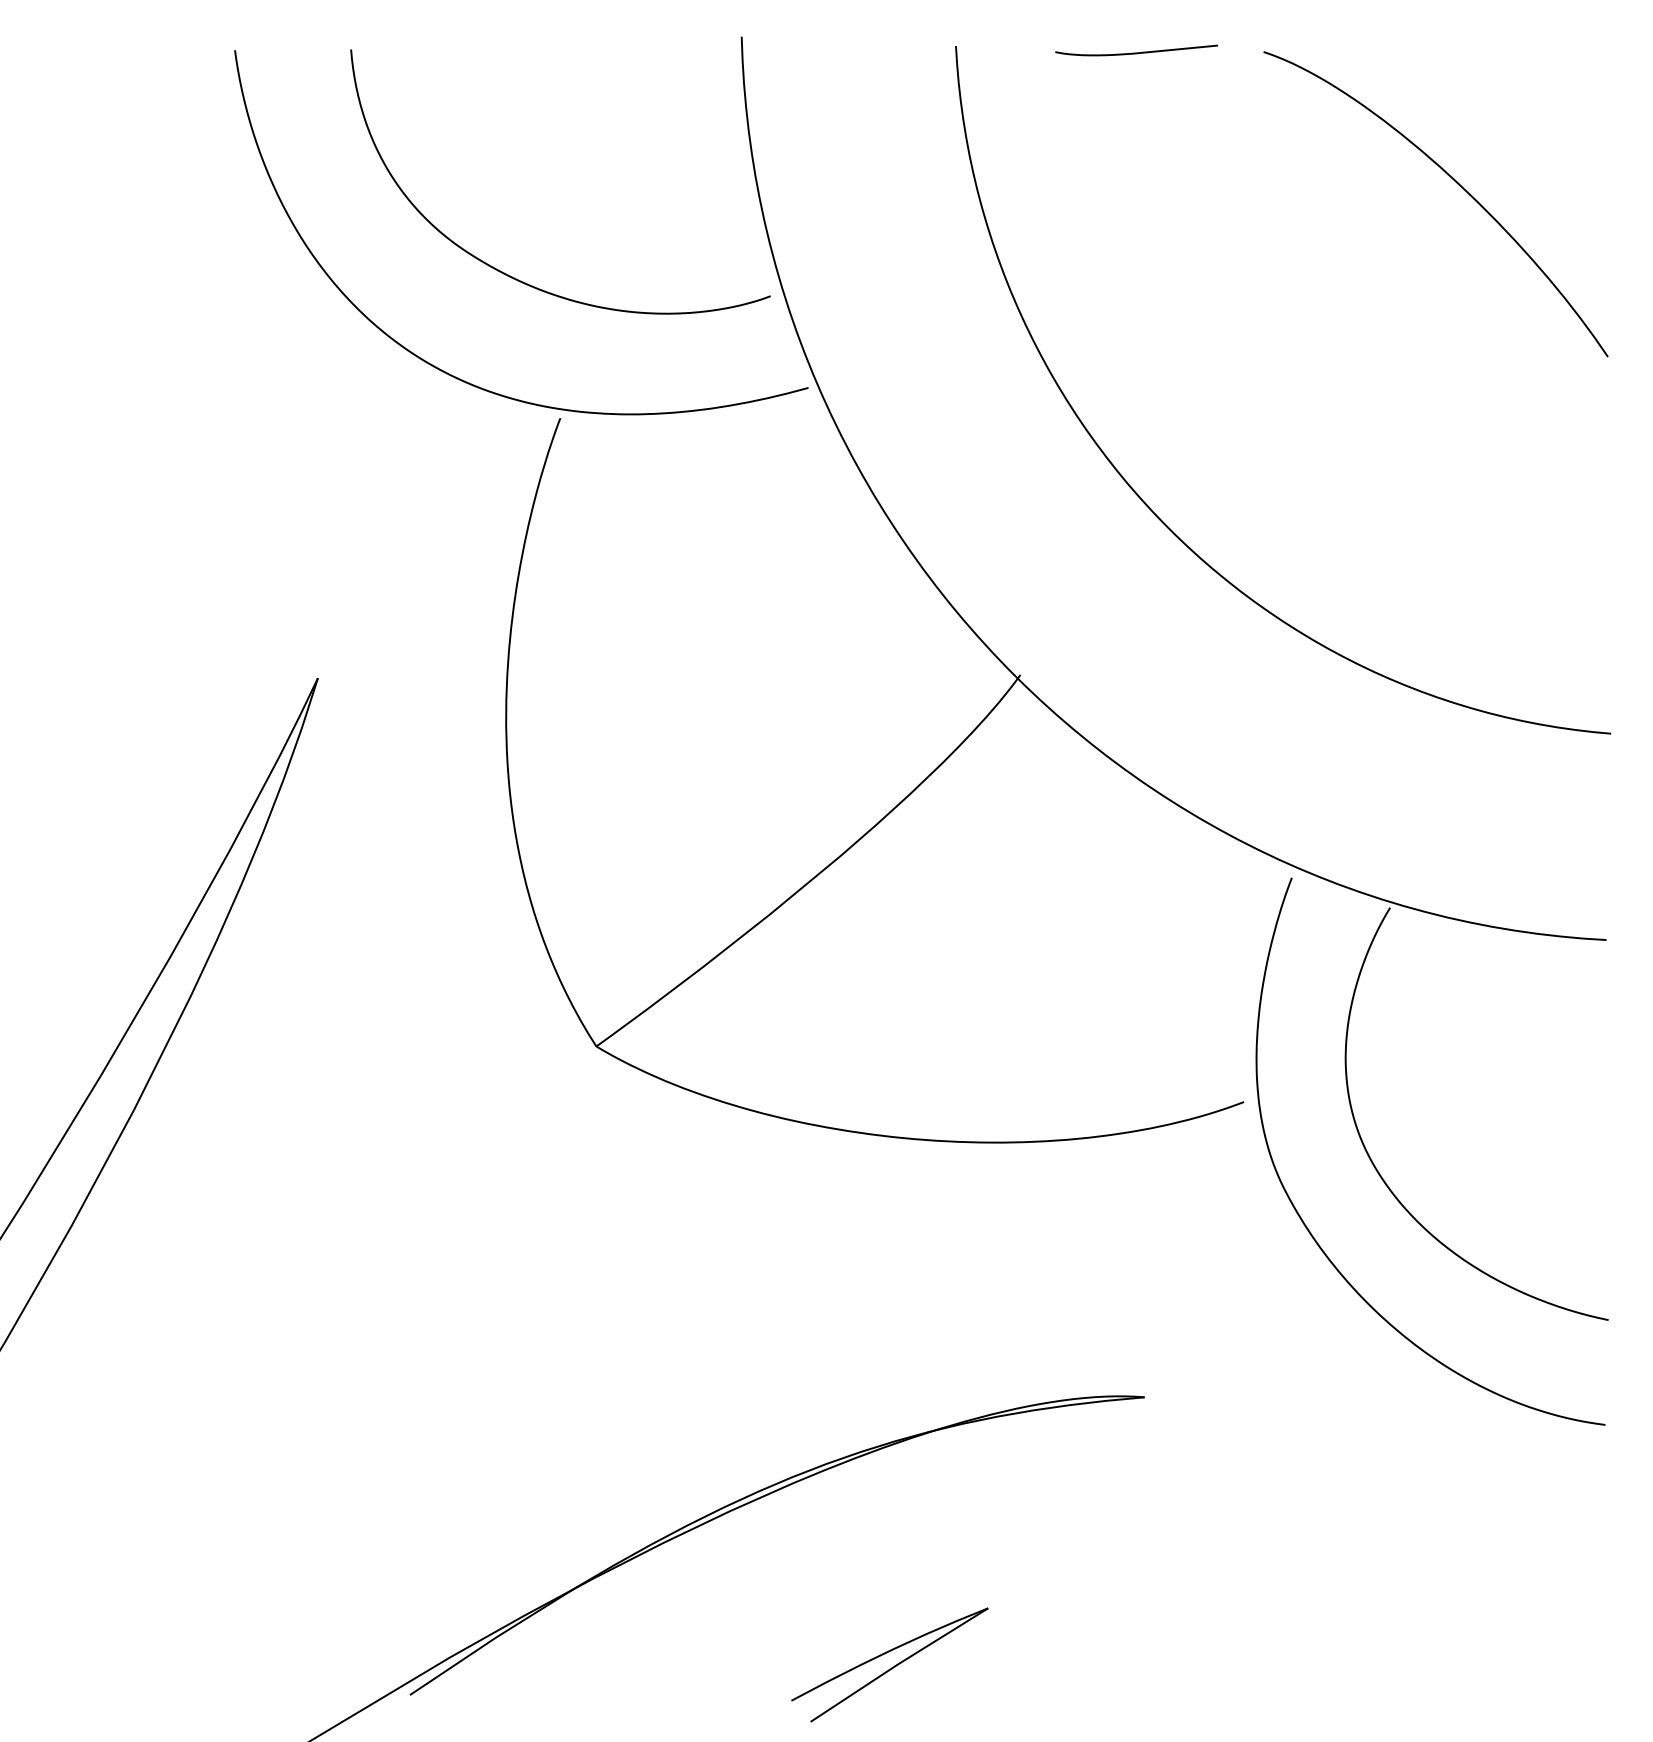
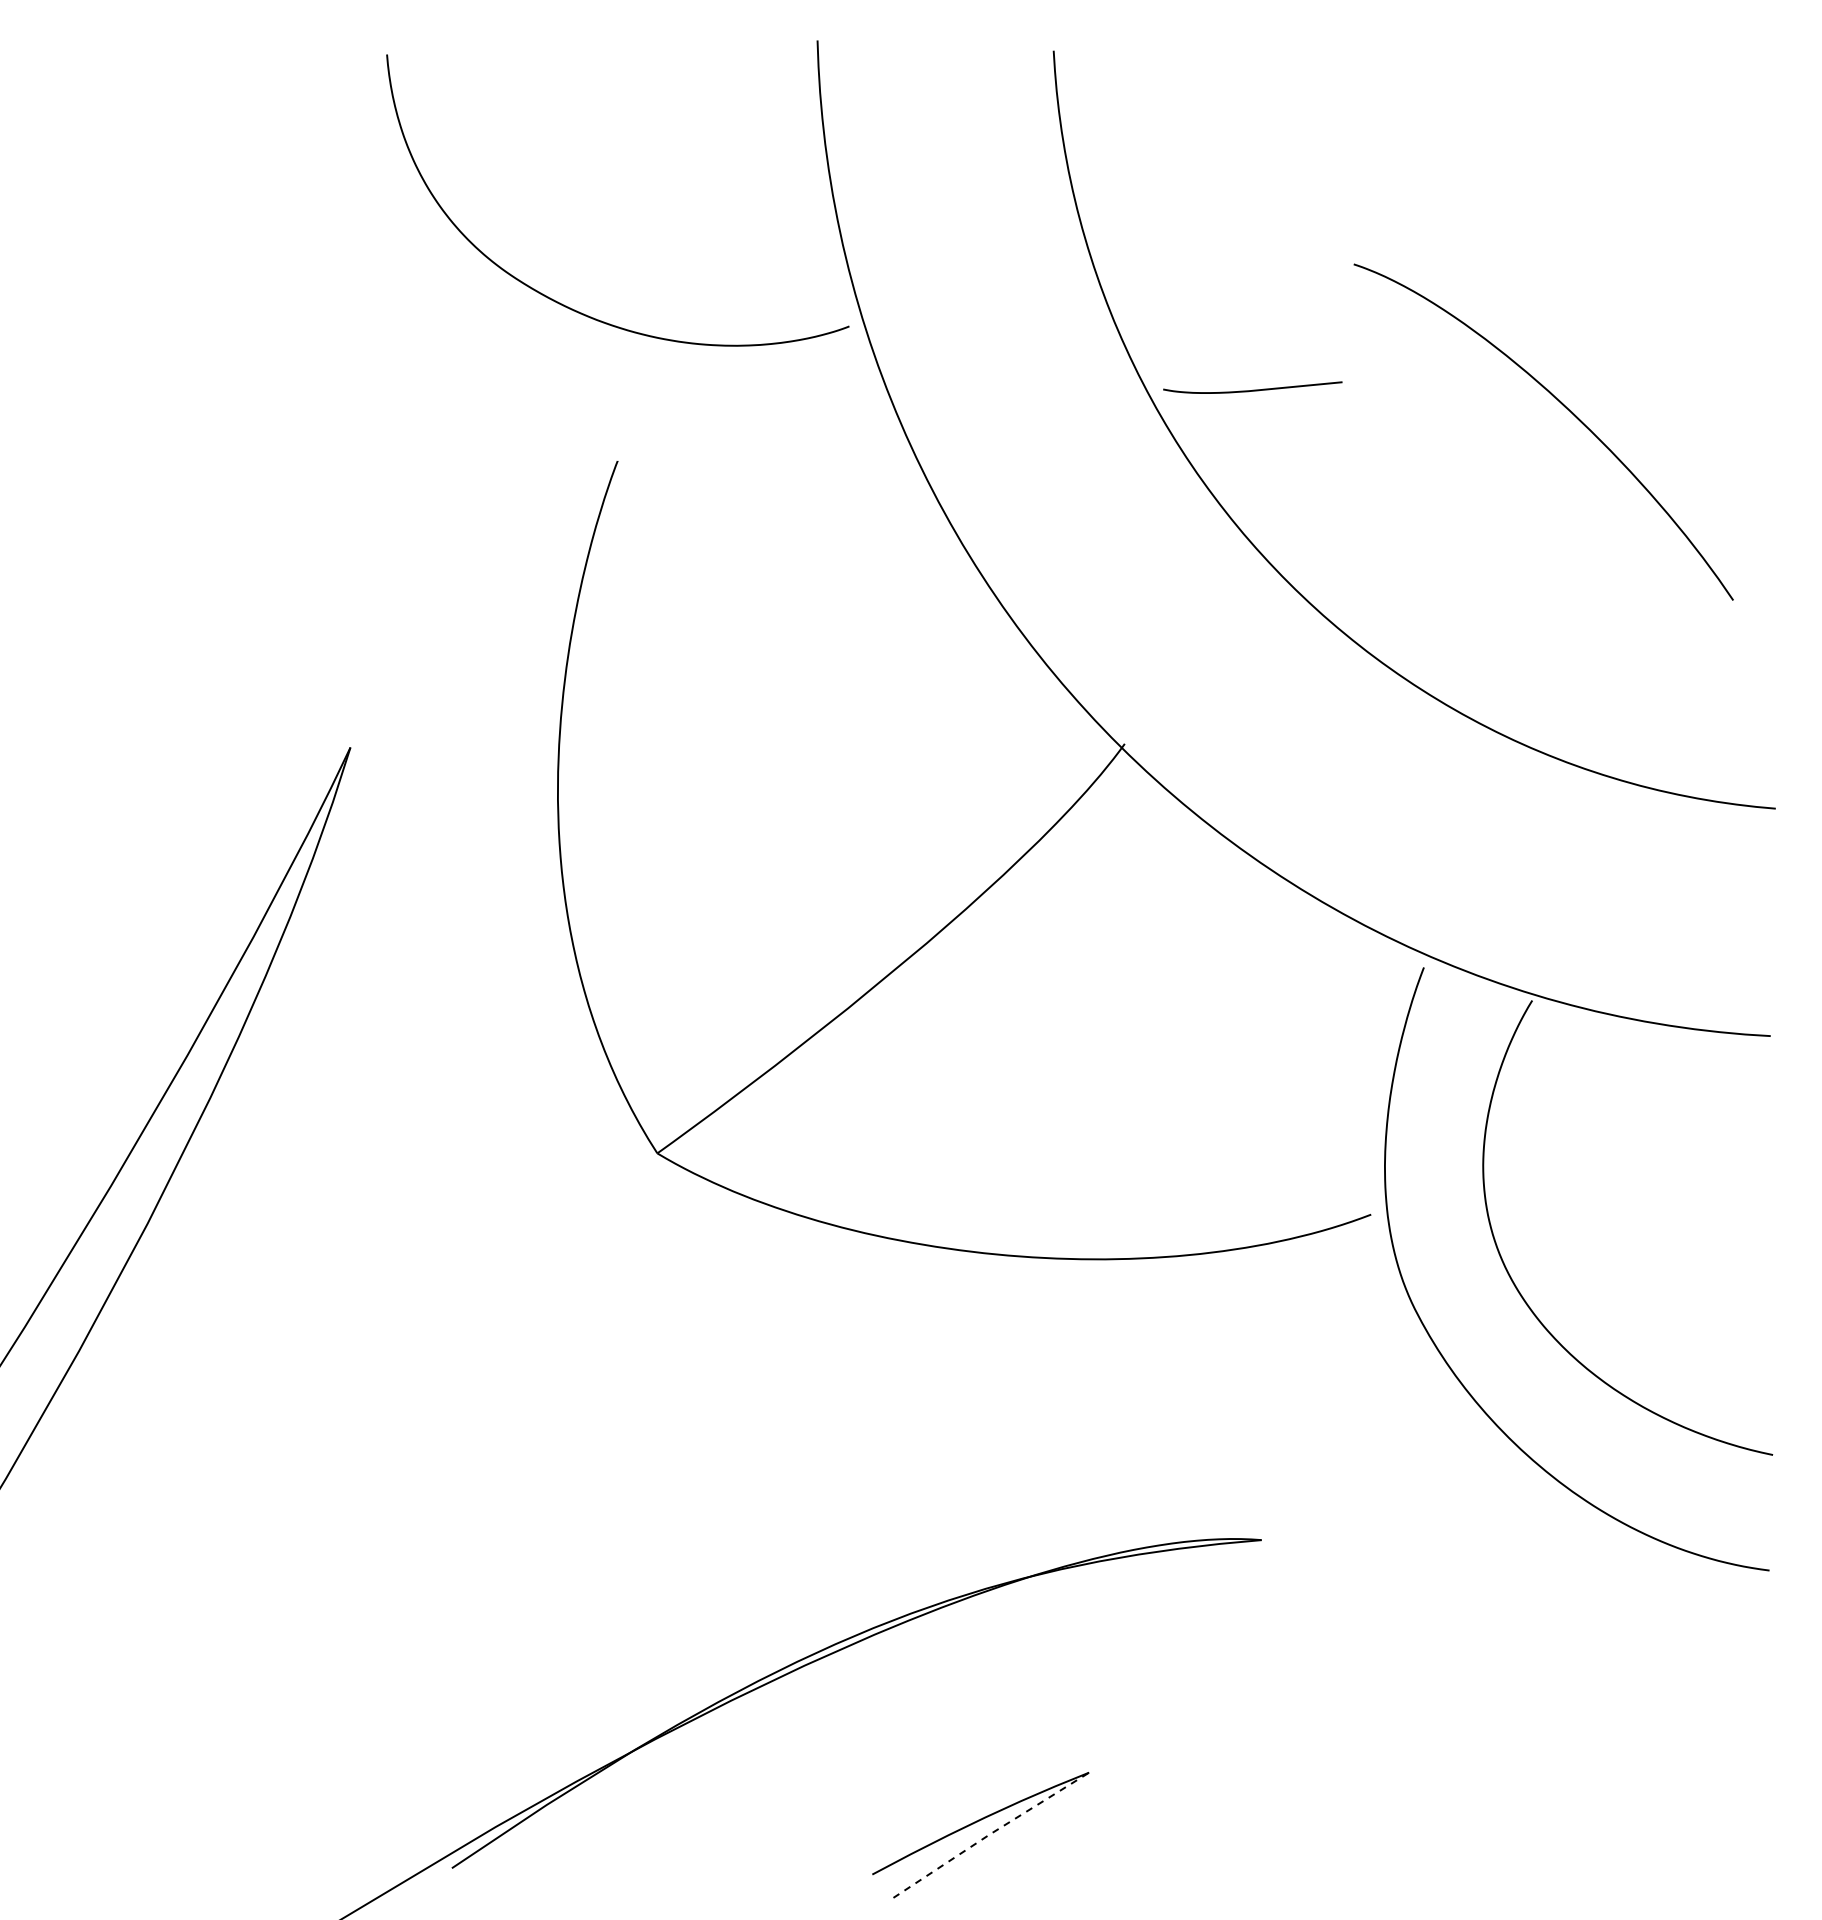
curve: (1136, 52) -> (1252, 389), moved
curve: (1455, 182) -> (1565, 408), moved
curve: (451, 374) -> (497, 412), removed
line: (898, 1663) -> (990, 1833), solid -> dashed

